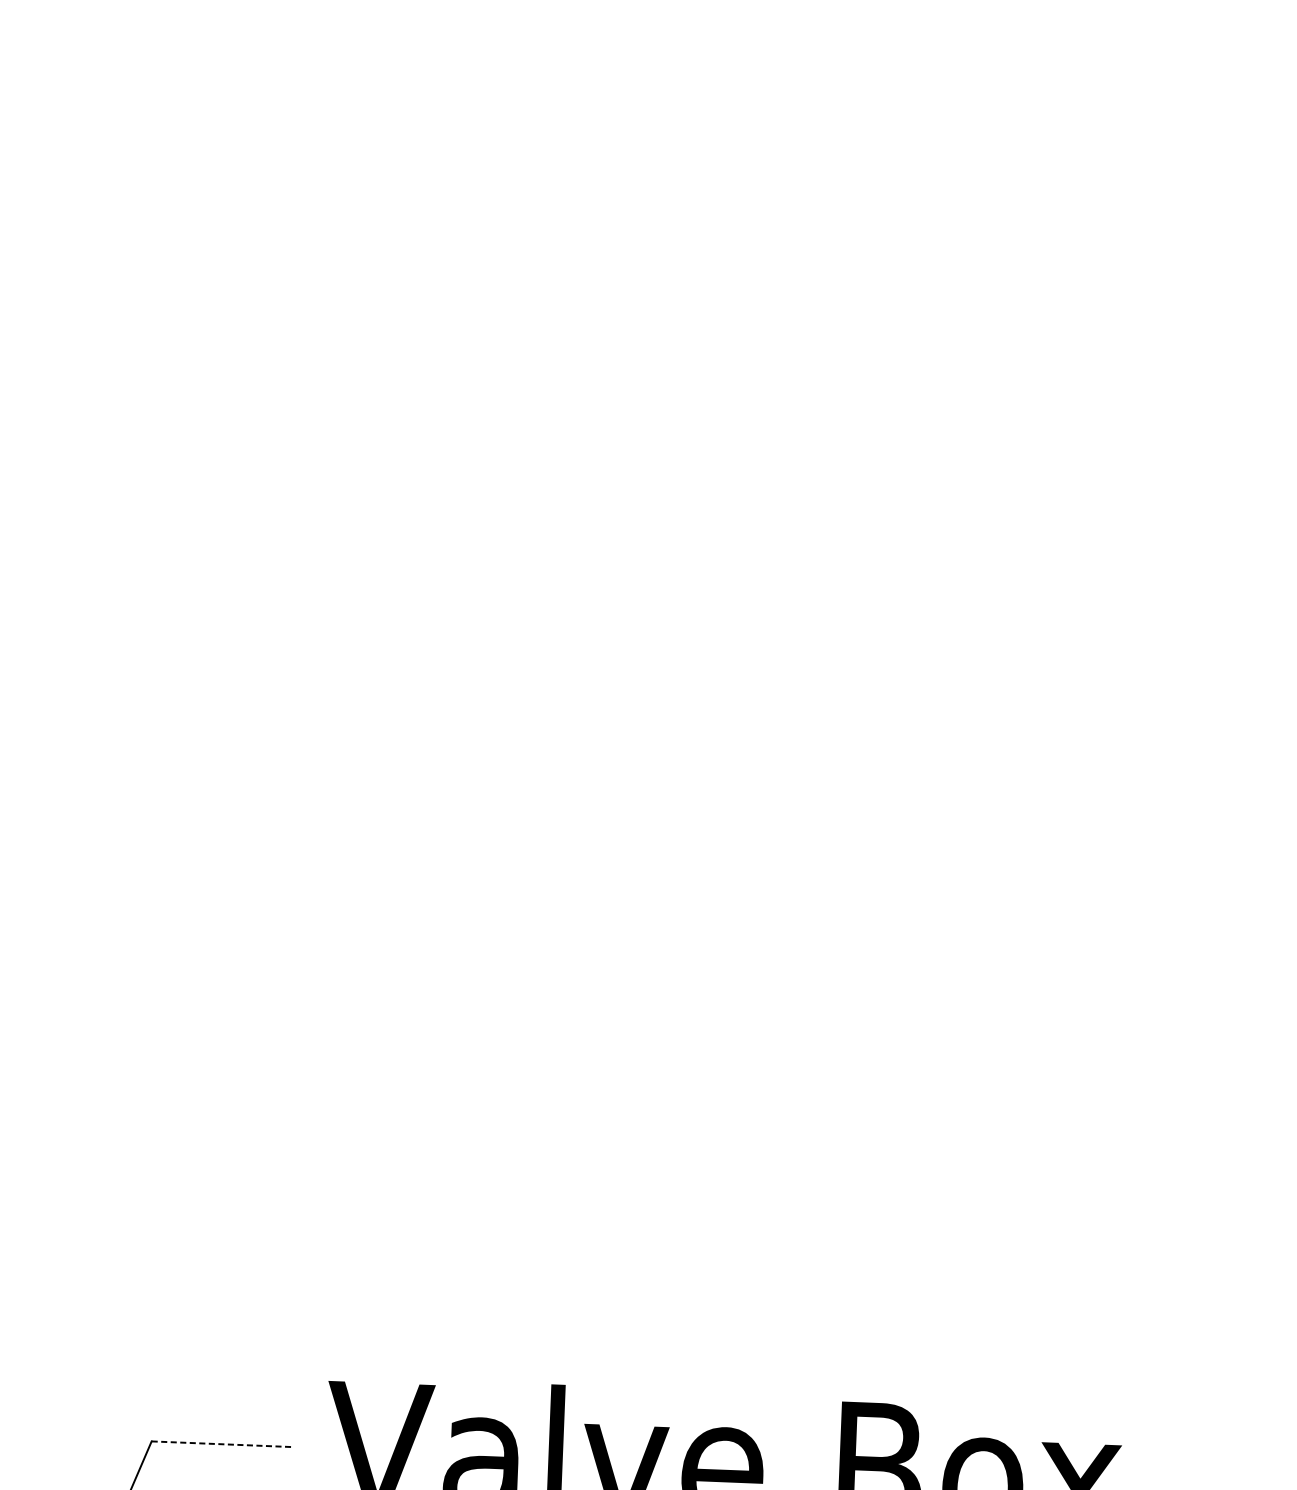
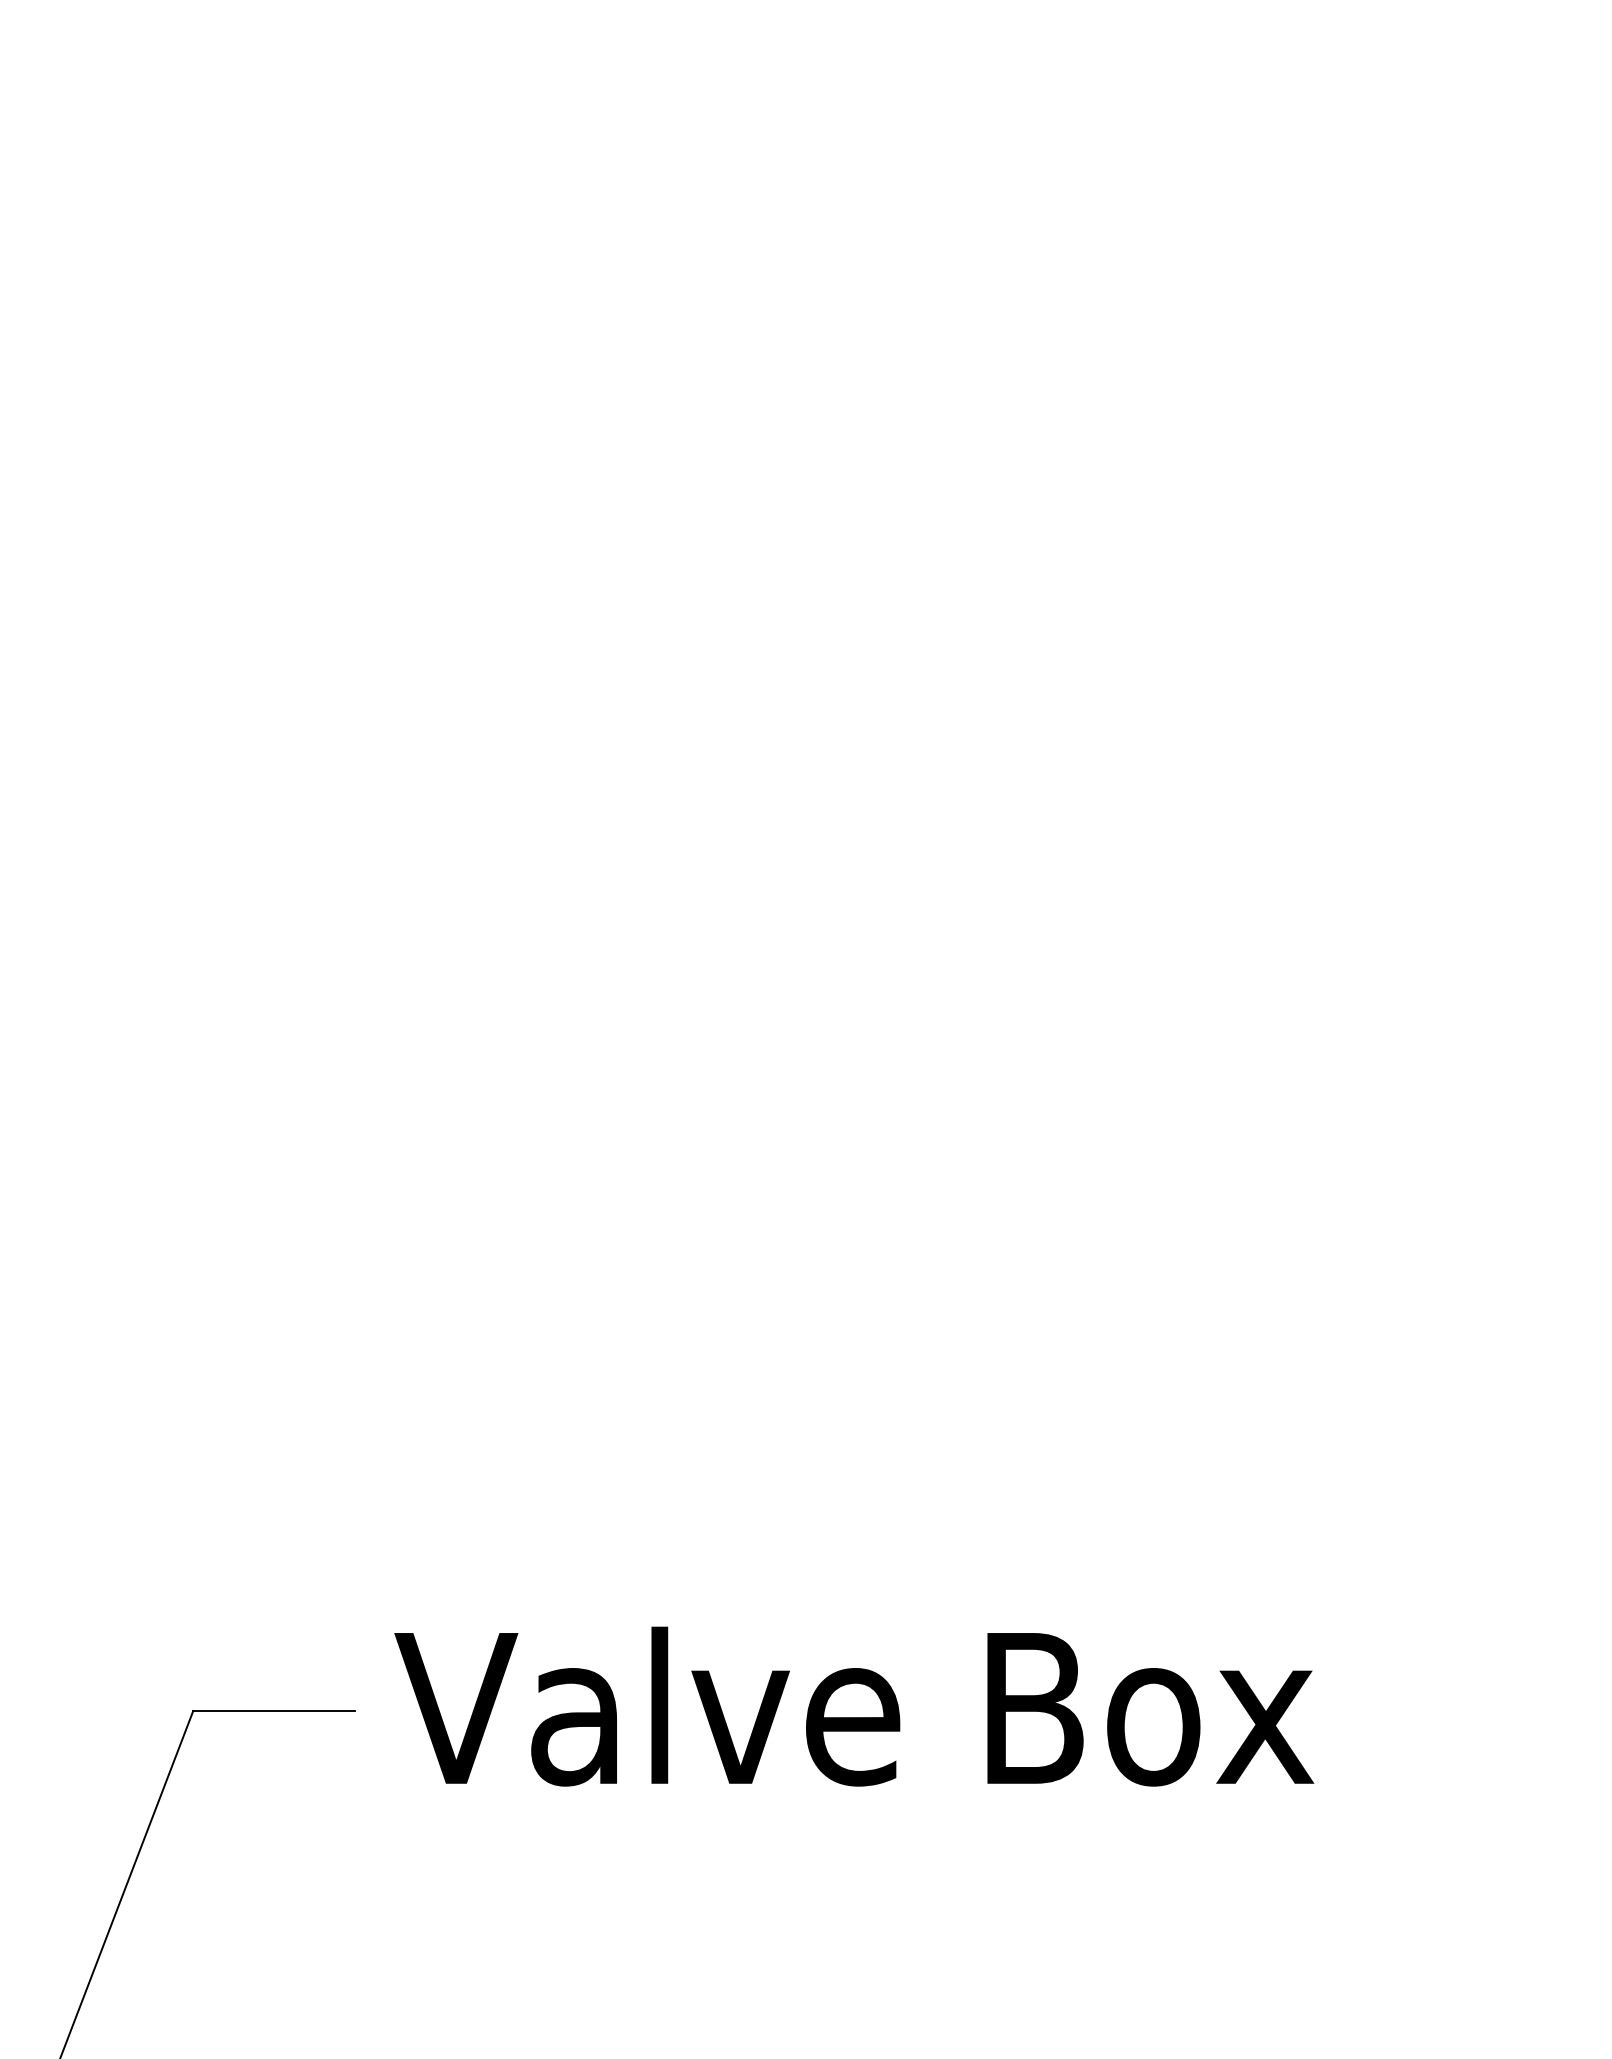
line: (221, 1444) -> (274, 1711), dashed -> solid

